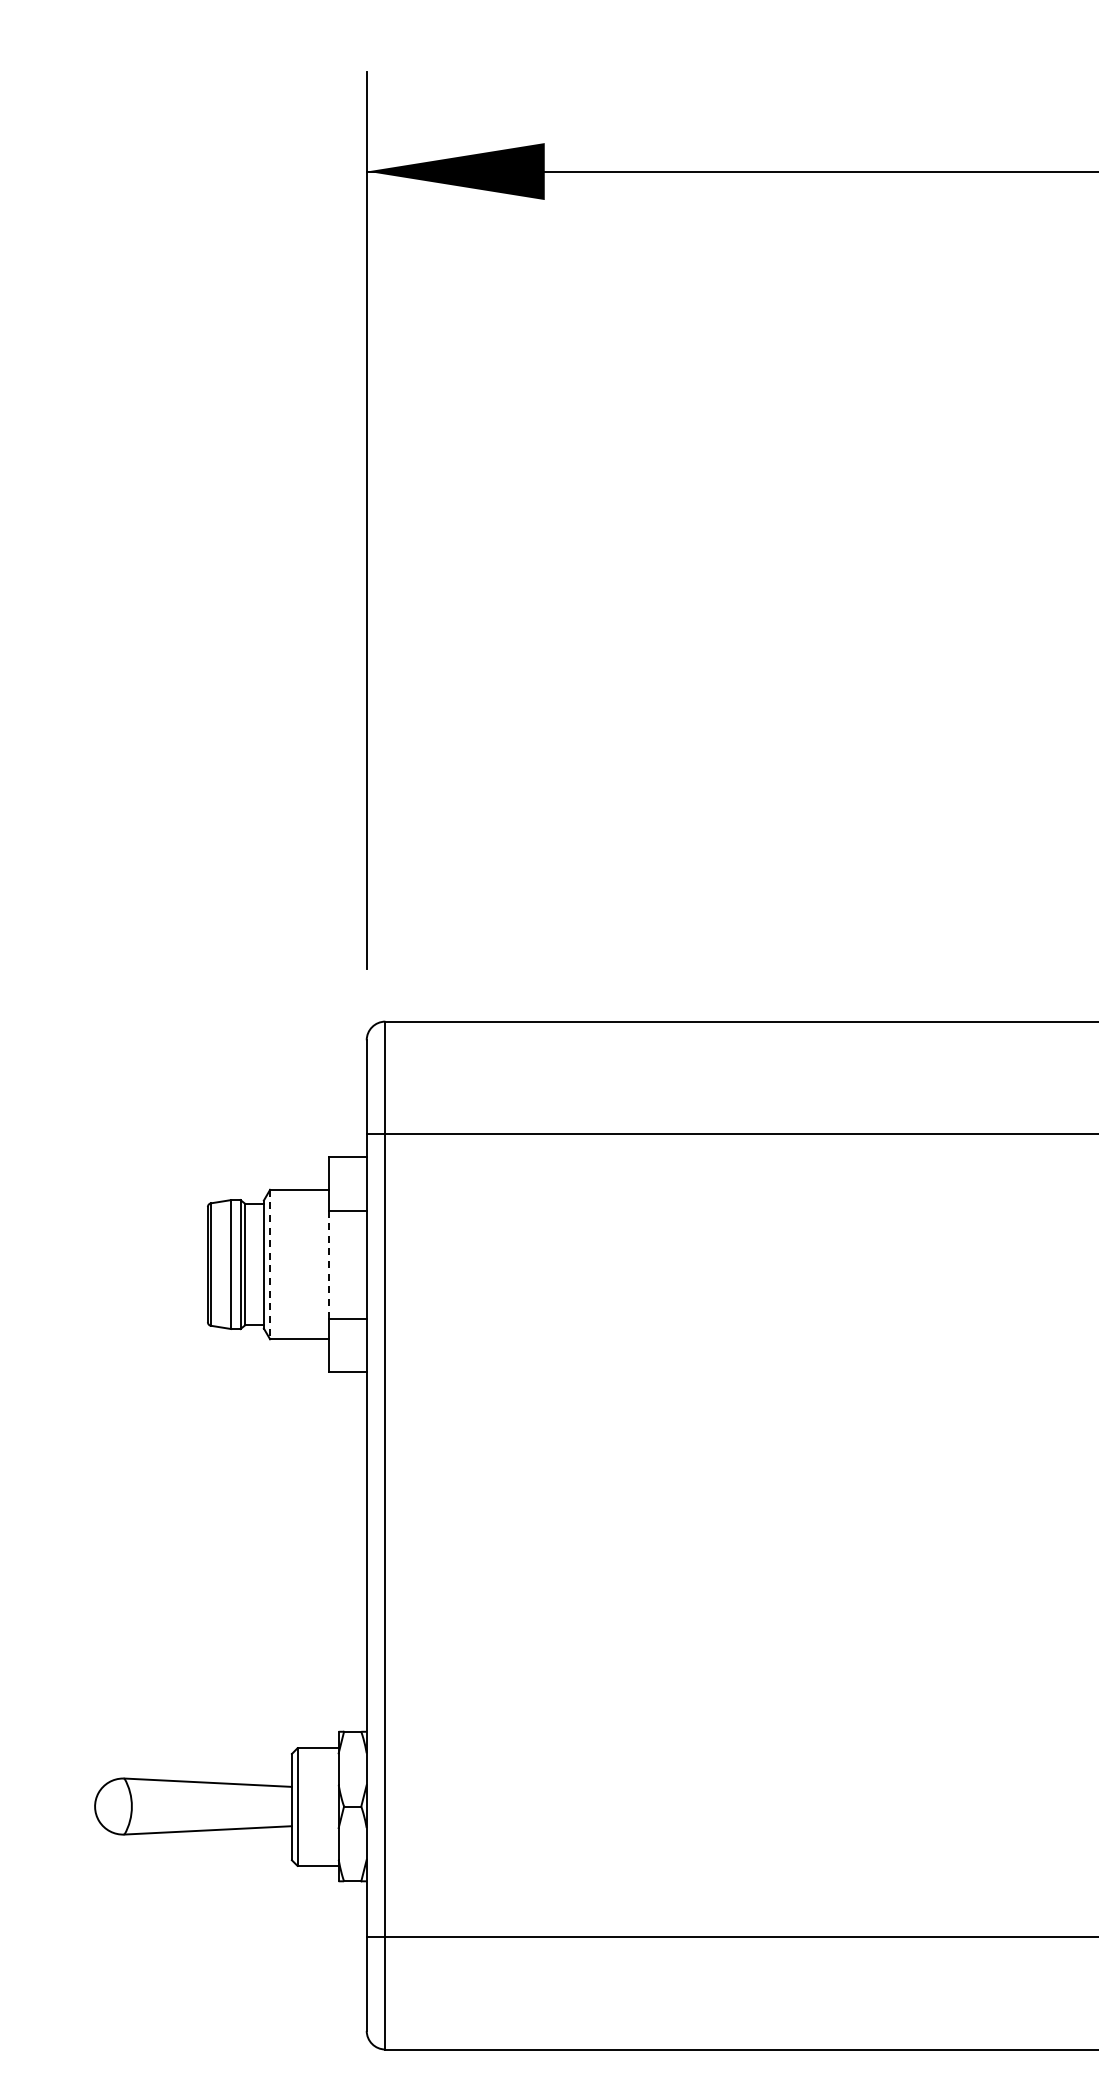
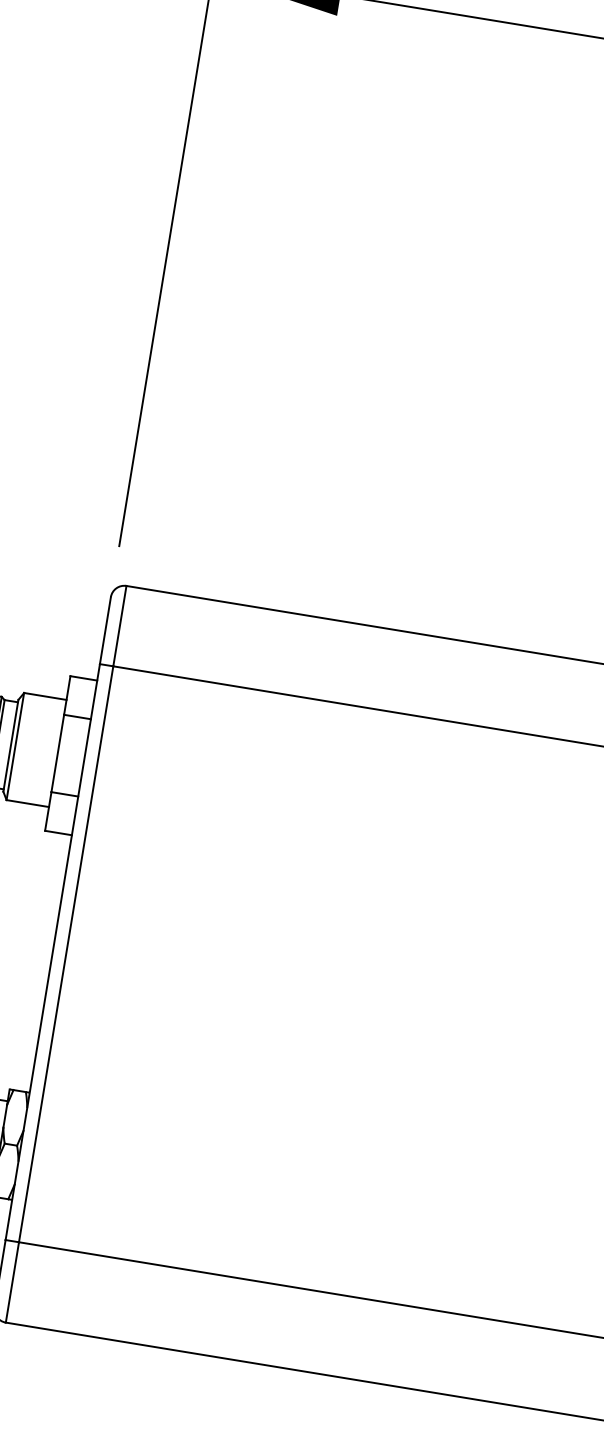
line: (270, 1264) -> (15, 746), dashed -> solid
line: (329, 1264) -> (57, 753), dashed -> solid

